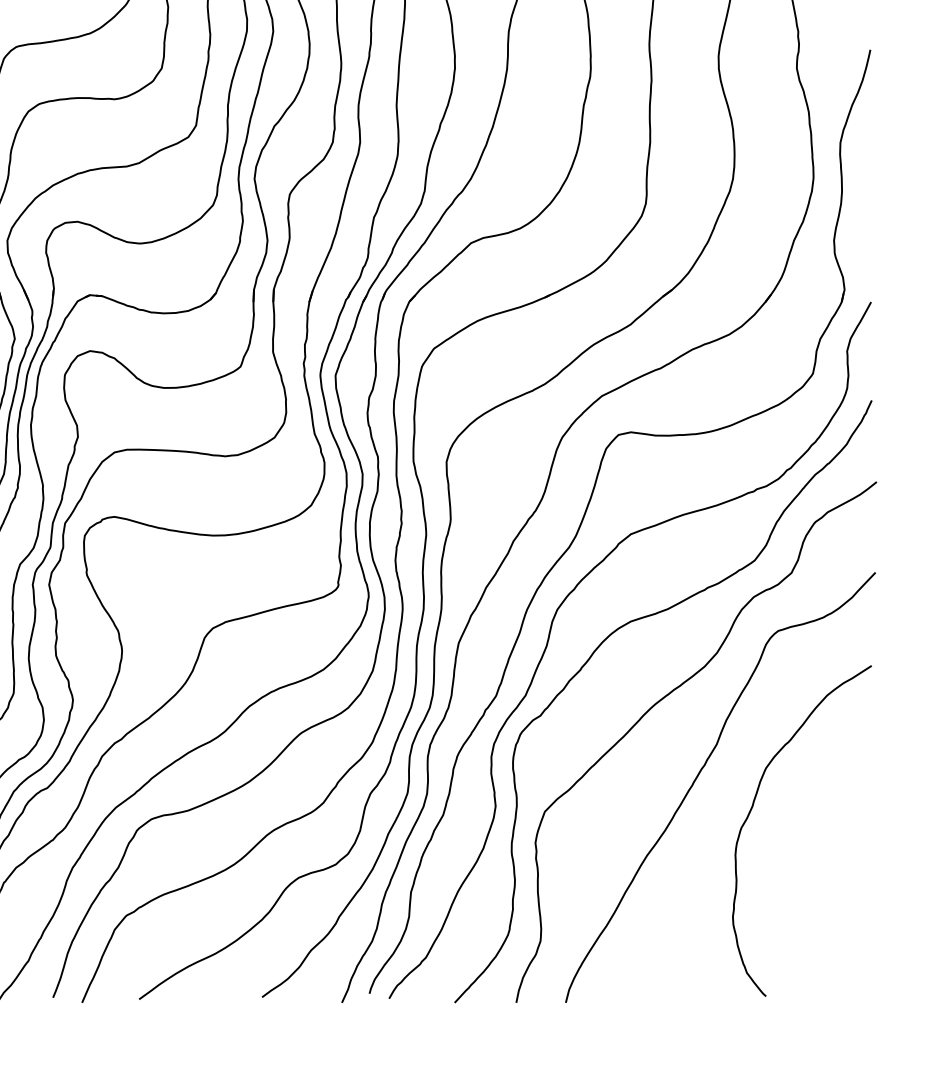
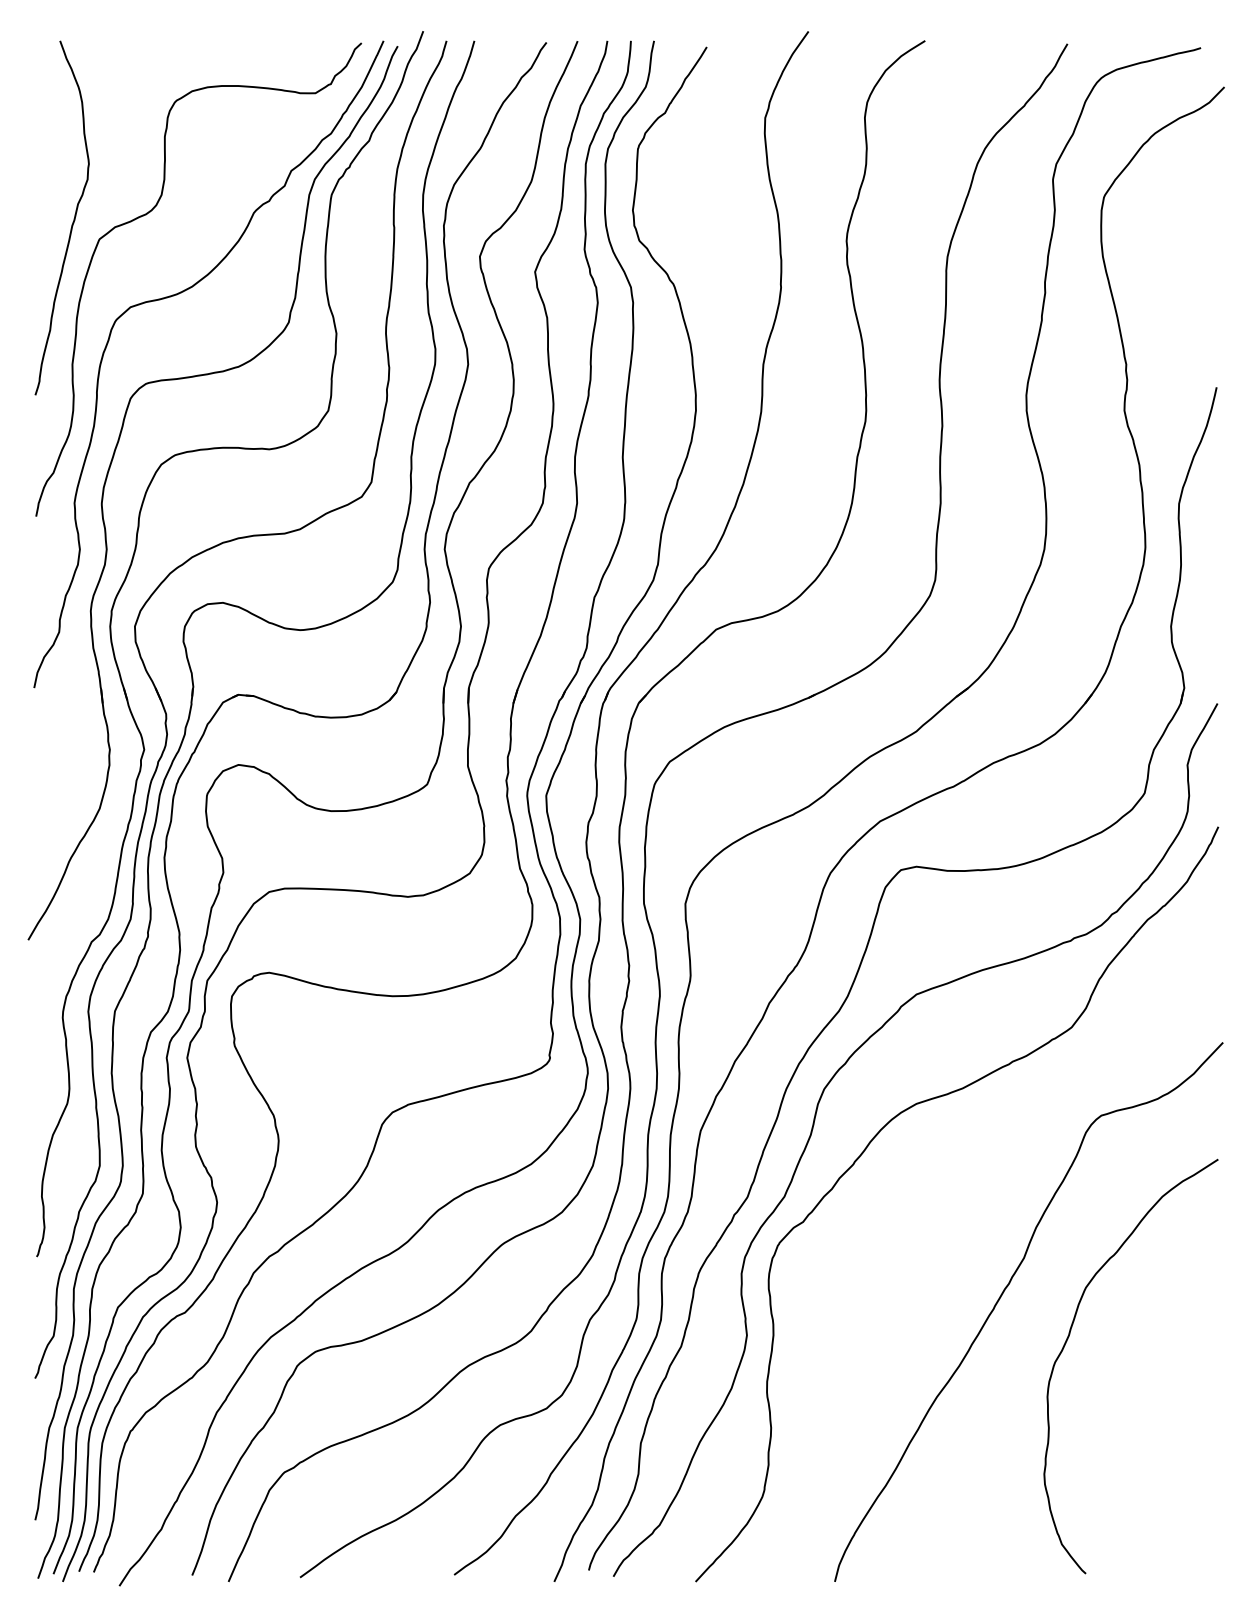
curve: (664, 698) -> (958, 1200), removed

